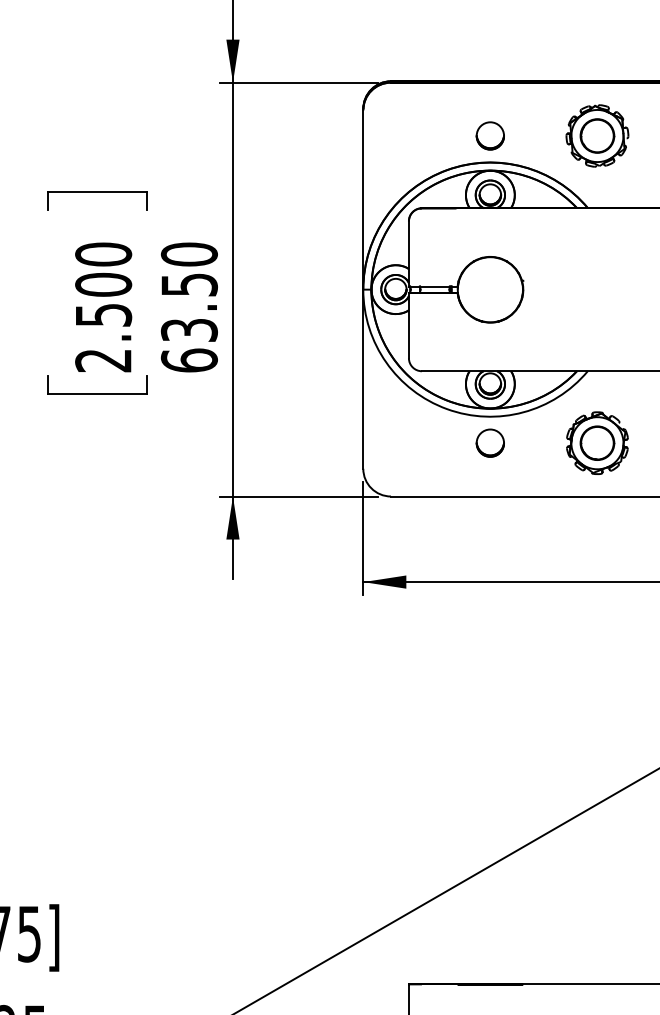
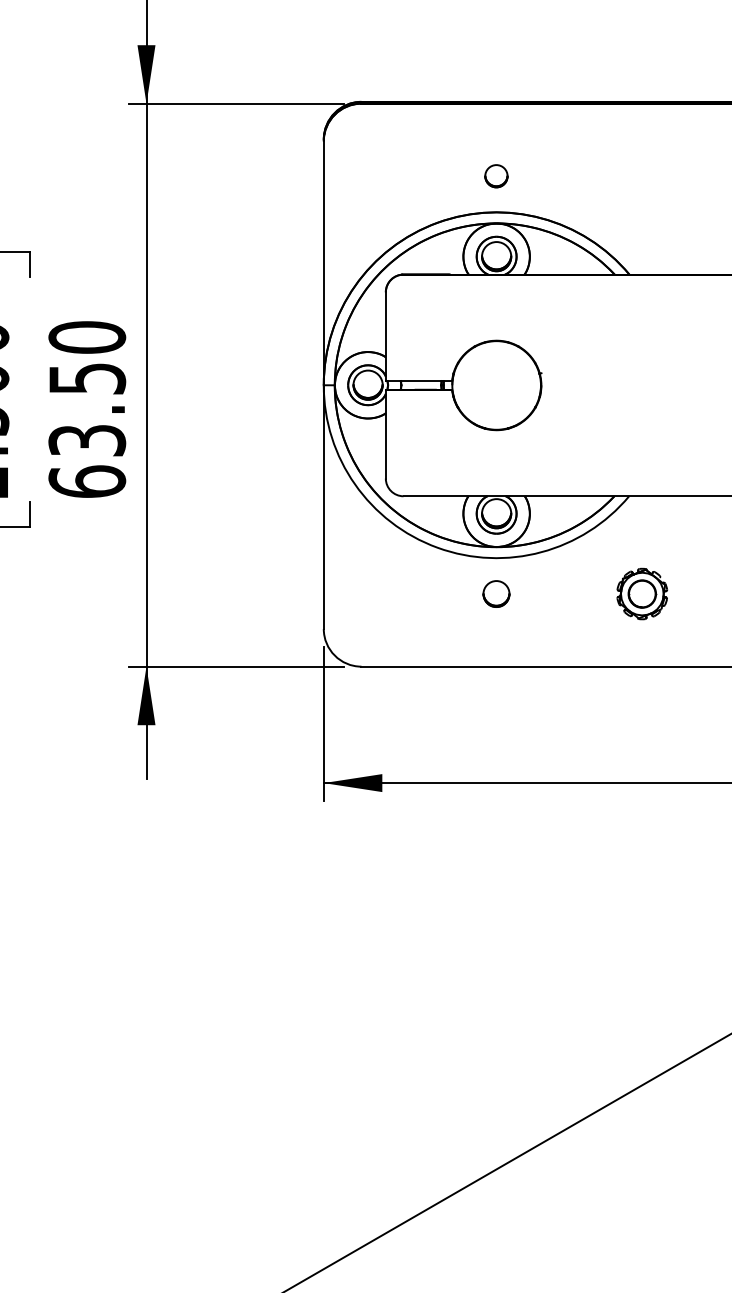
circle: (489, 135) -> (495, 175), size x0.6
part: (597, 135) -> (642, 175), removed
circle: (489, 442) -> (495, 593), size x0.7
part: (597, 442) -> (642, 593), size x0.6

